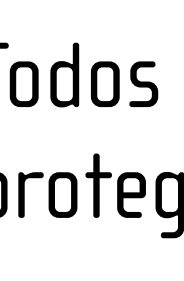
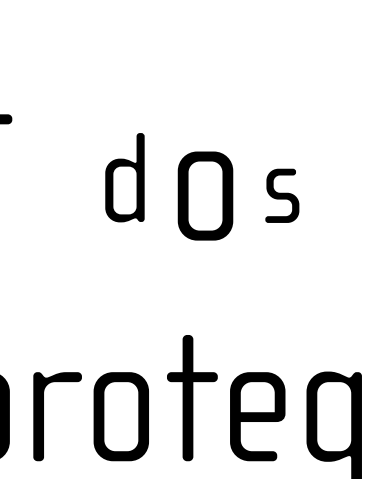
part: (64, 74) -> (124, 176), size x0.7
part: (23, 83) -> (42, 194), removed
part: (143, 83) -> (281, 194), size x0.6

